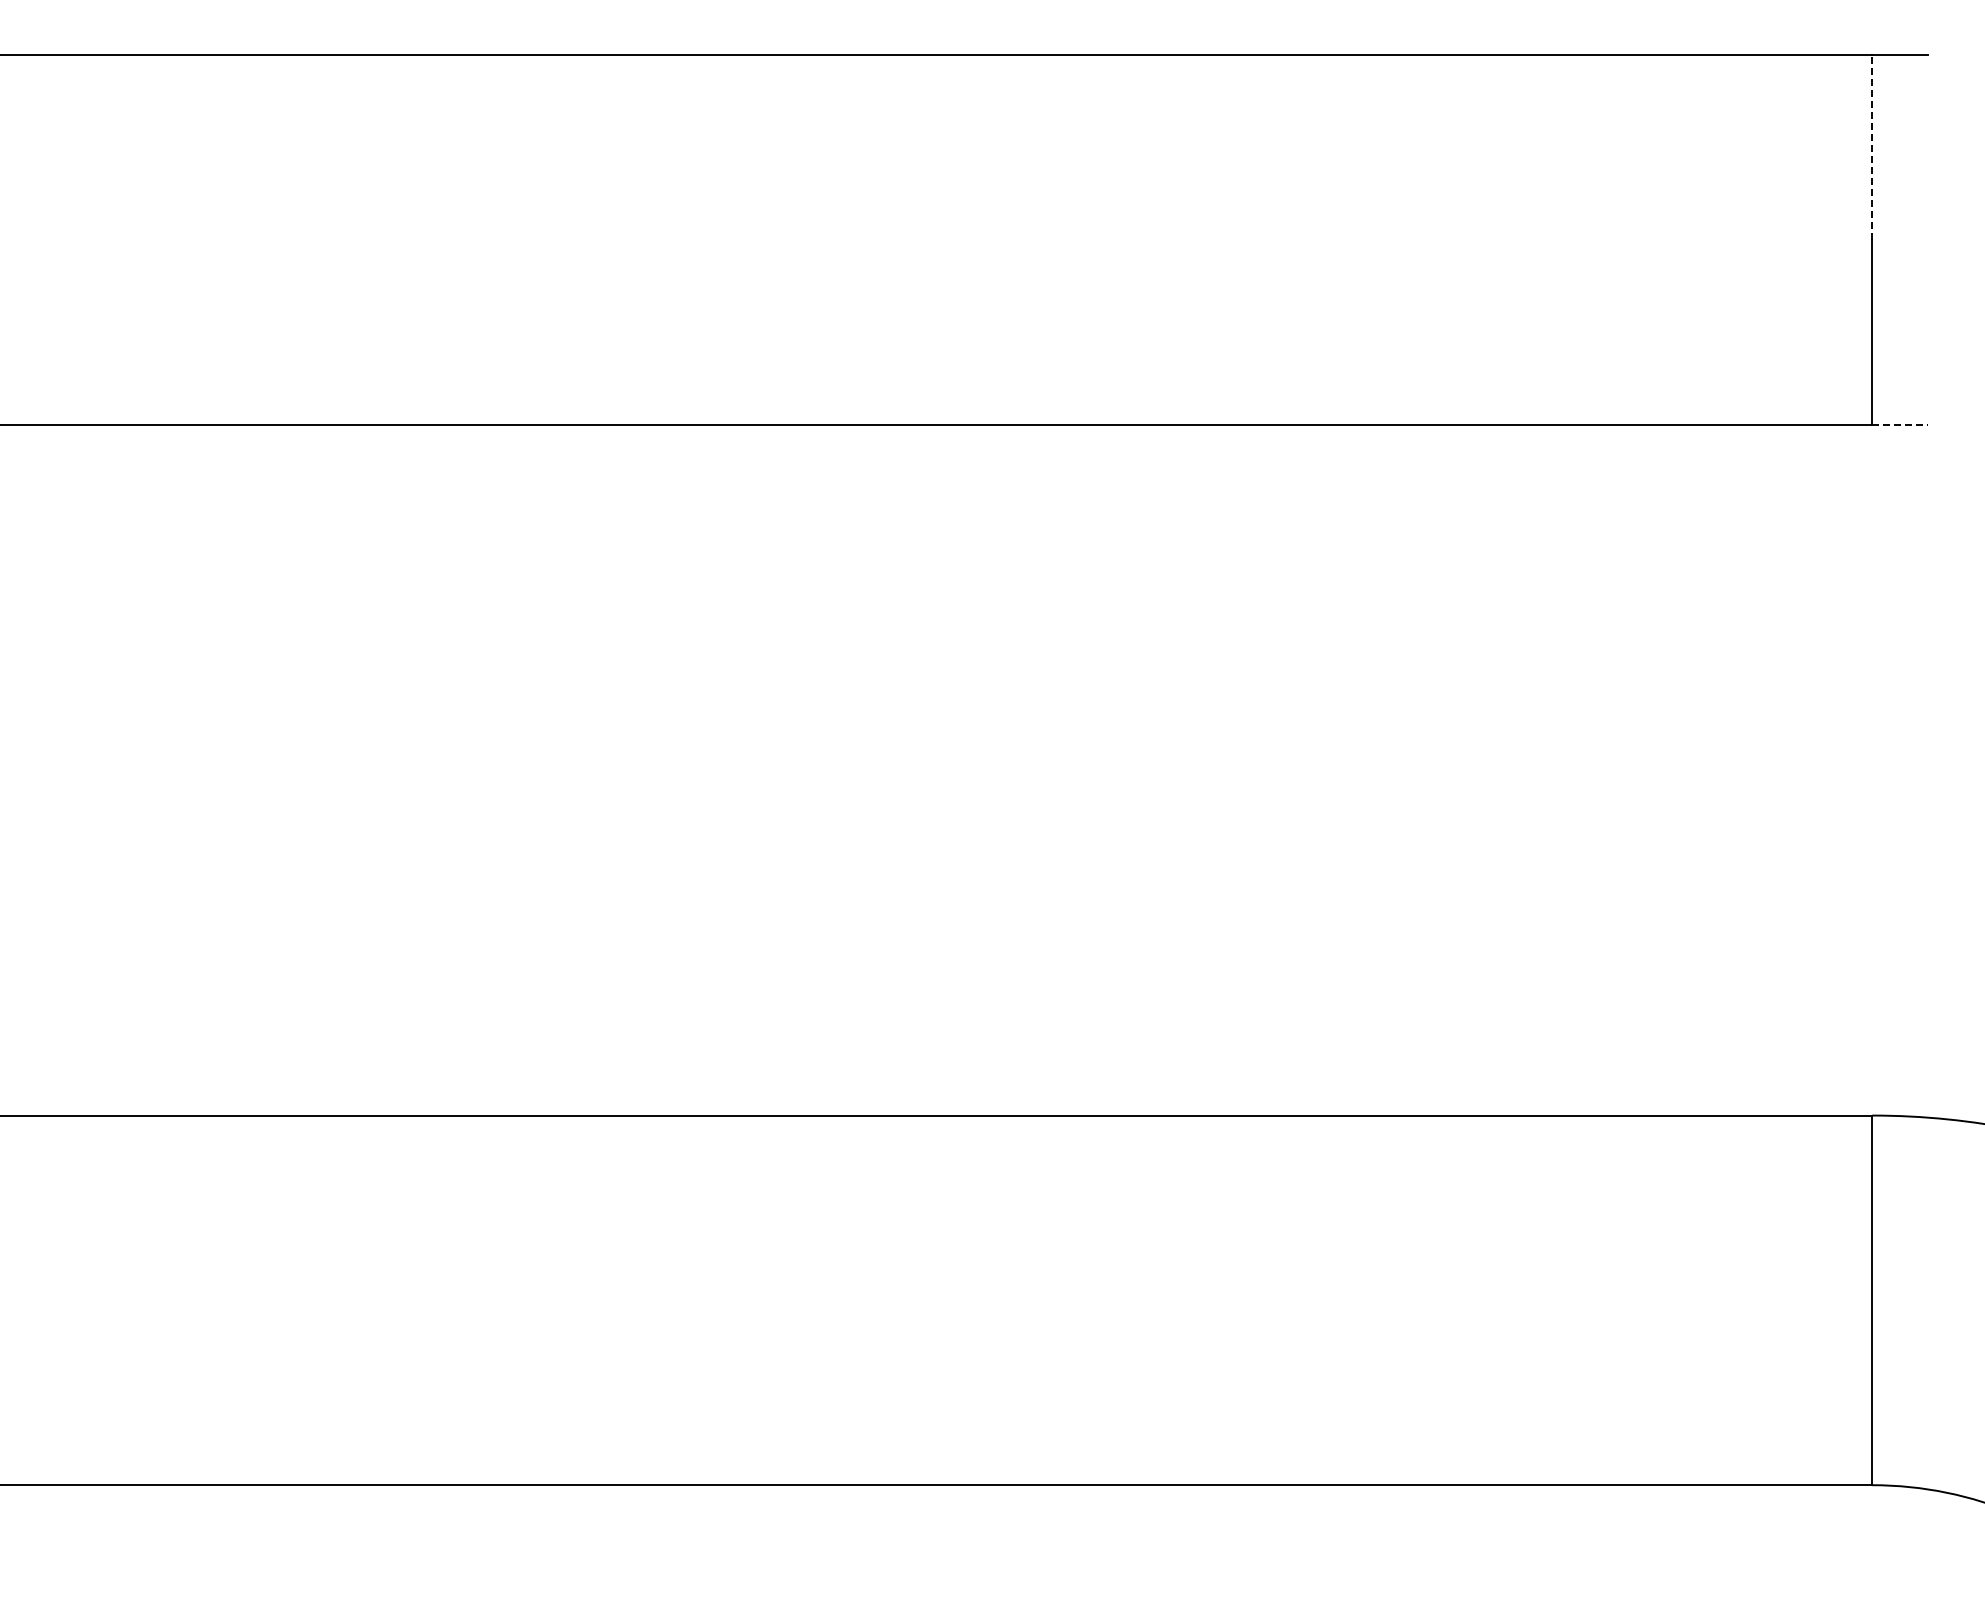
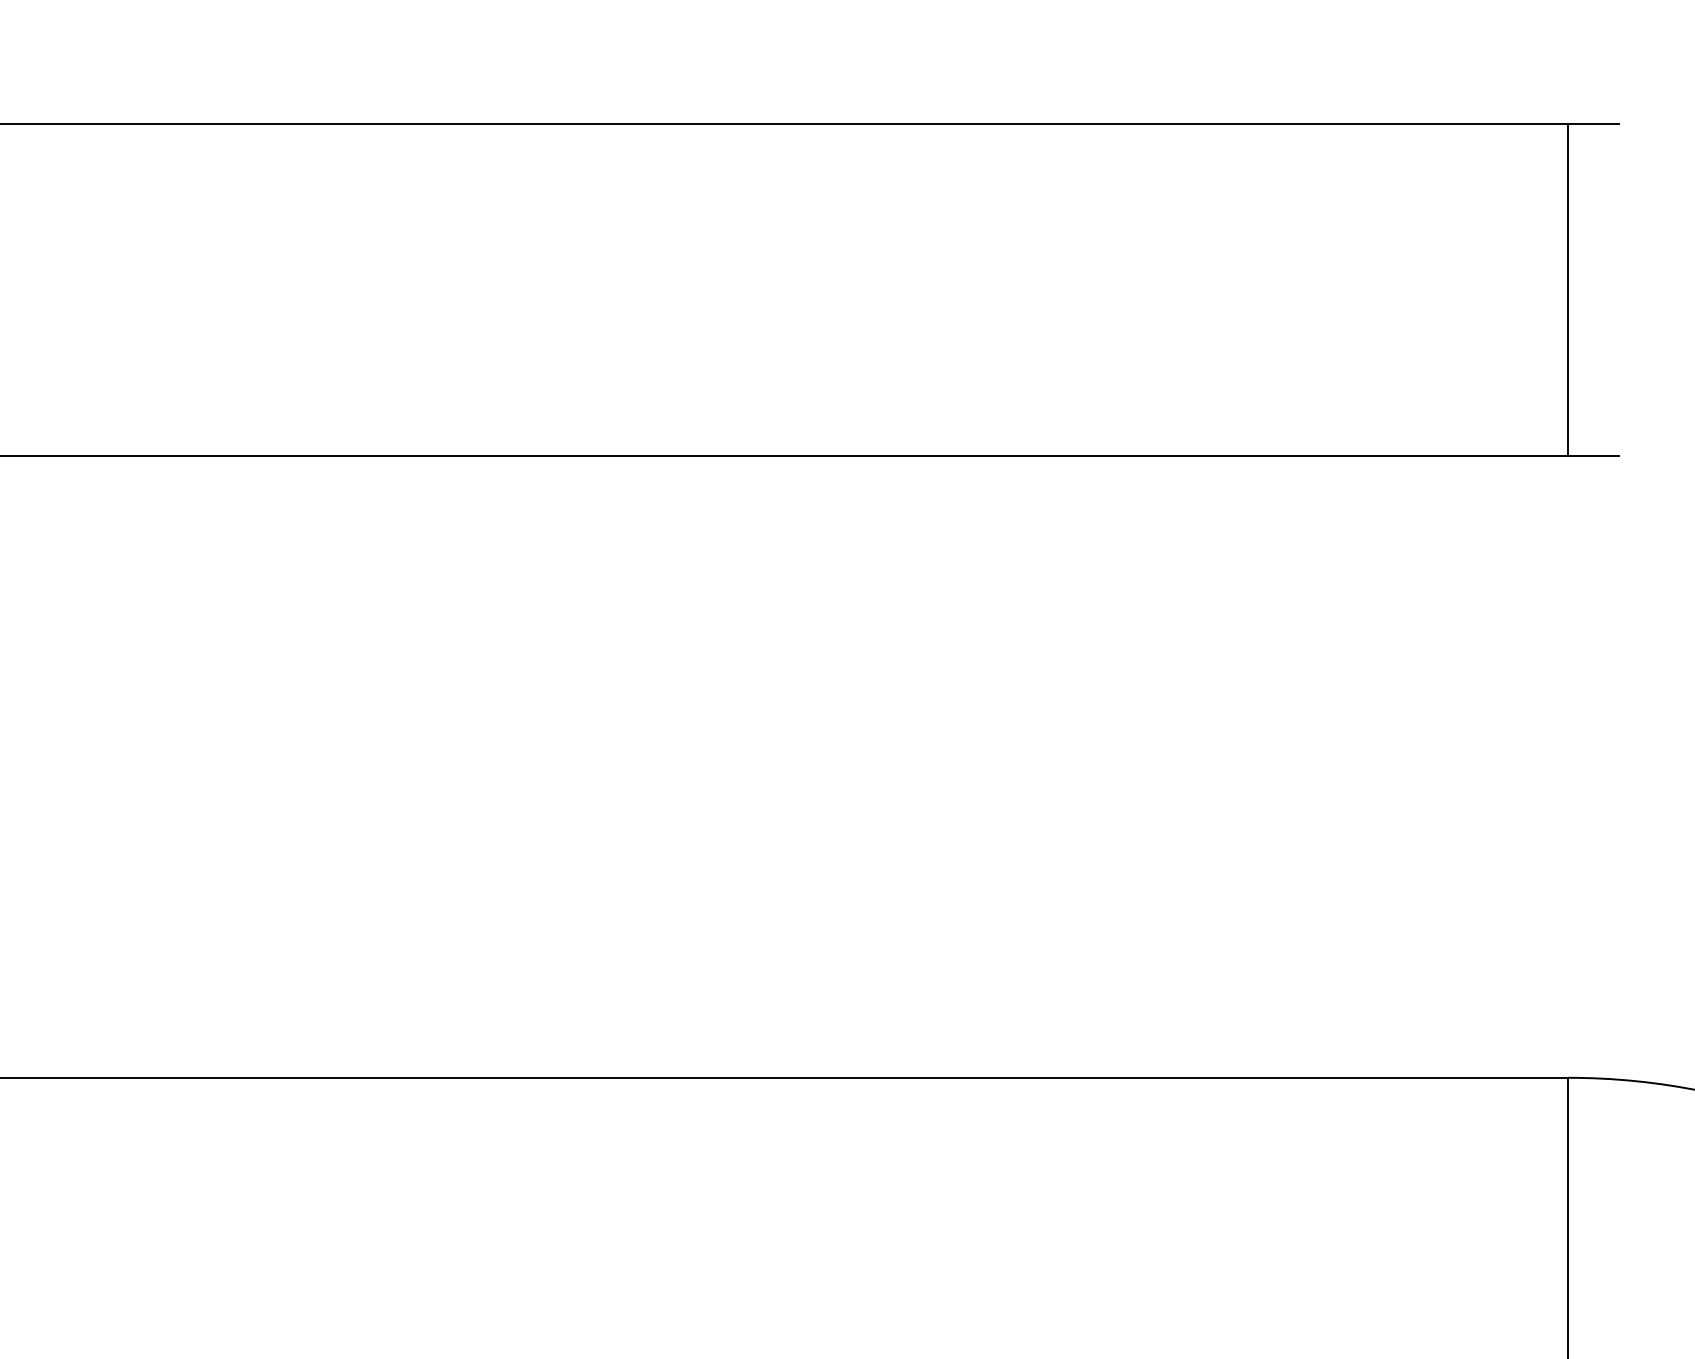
line: (1872, 147) -> (1568, 206), dashed -> solid
line: (1900, 425) -> (1593, 456), dashed -> solid

